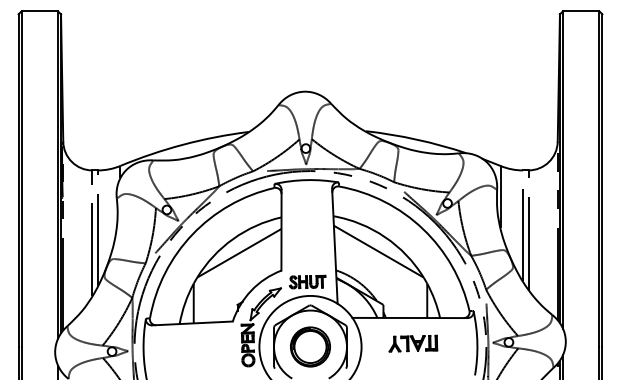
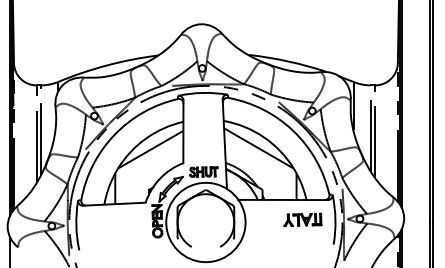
part: (413, 343) -> (302, 219), moved
part: (310, 346) -> (205, 222), removed

